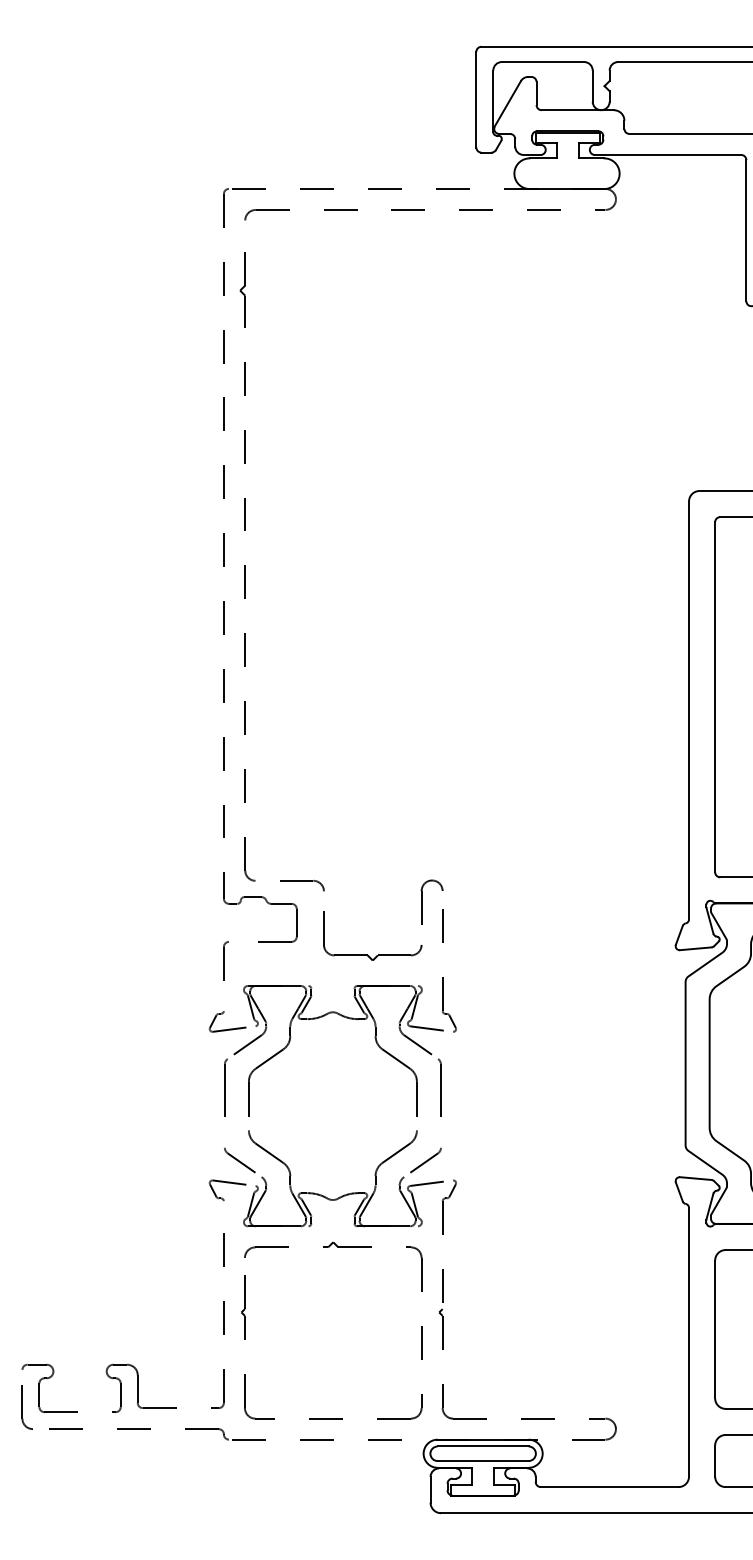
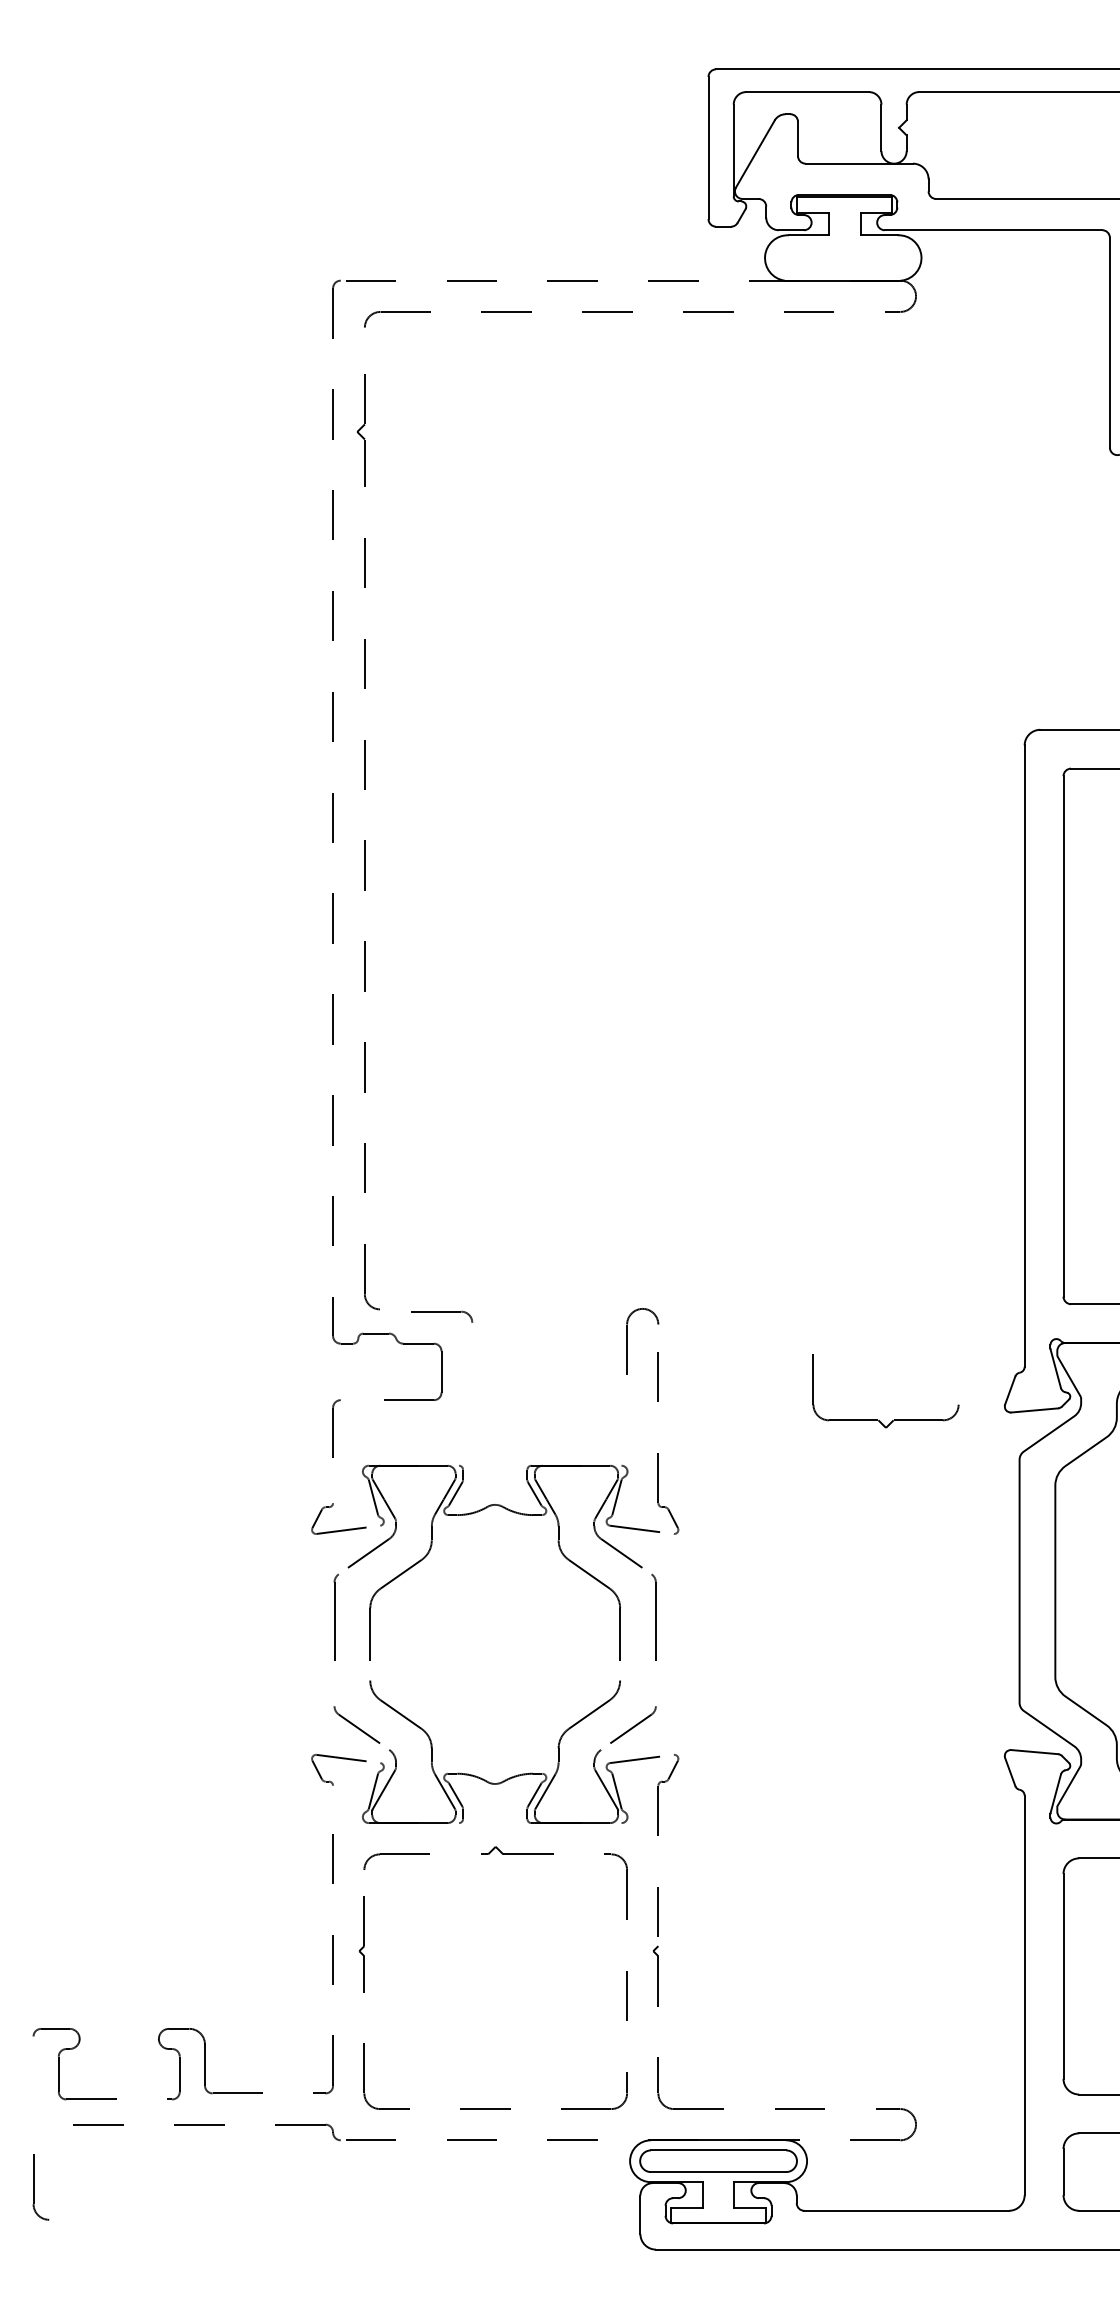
part: (302, 885) -> (449, 1316), size x0.7
part: (367, 954) -> (878, 1418), moved
part: (26, 1407) -> (39, 2187), moved

